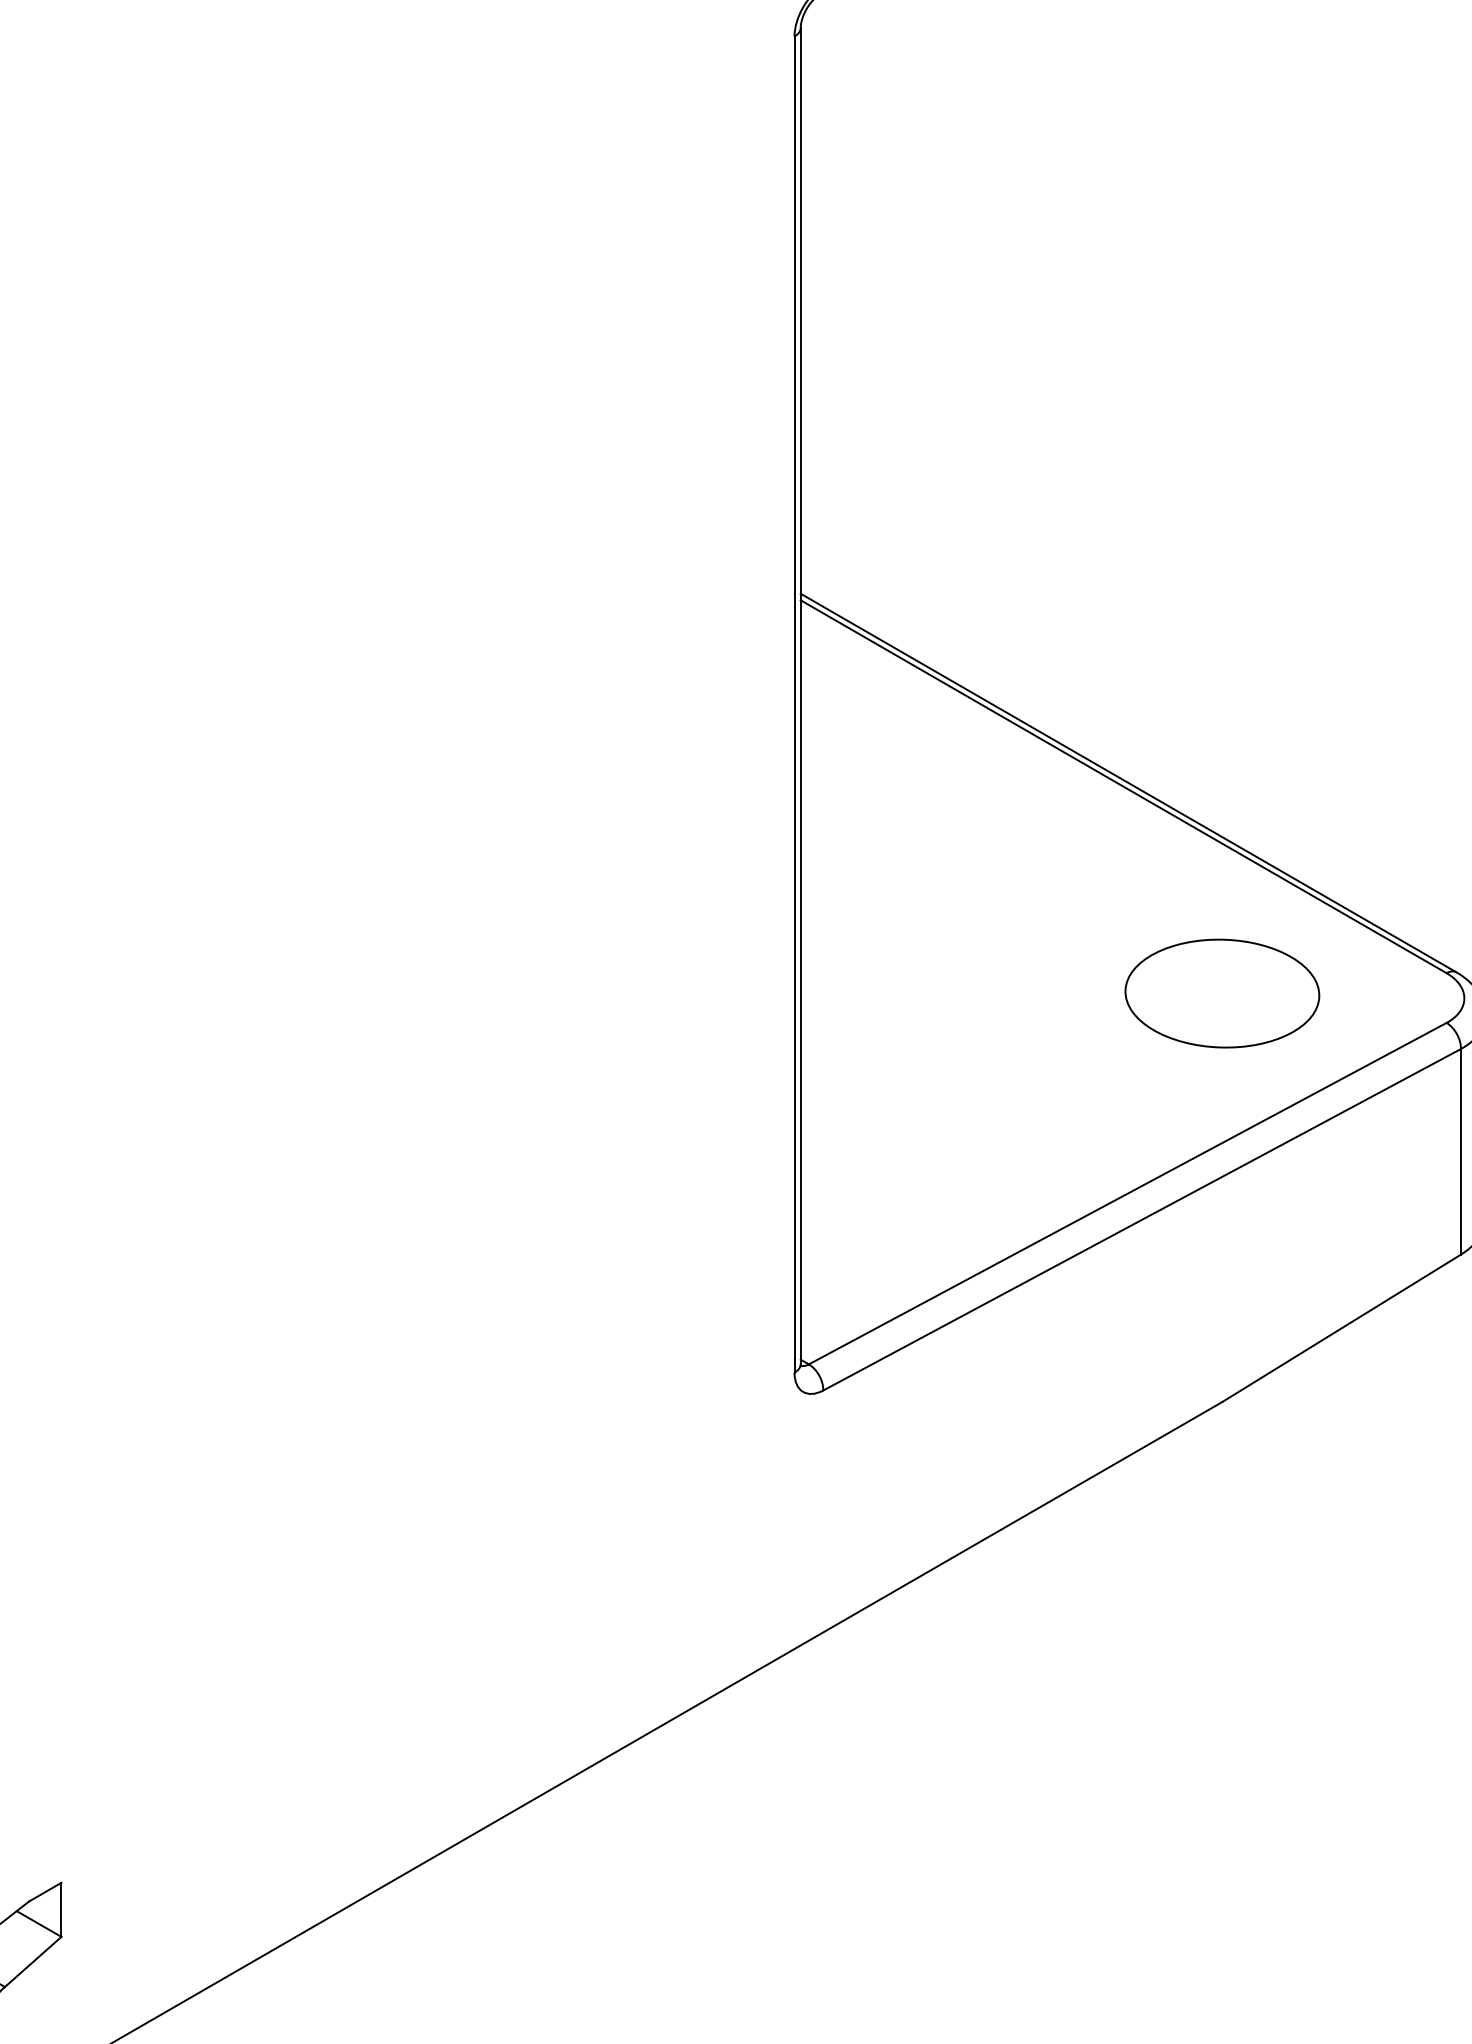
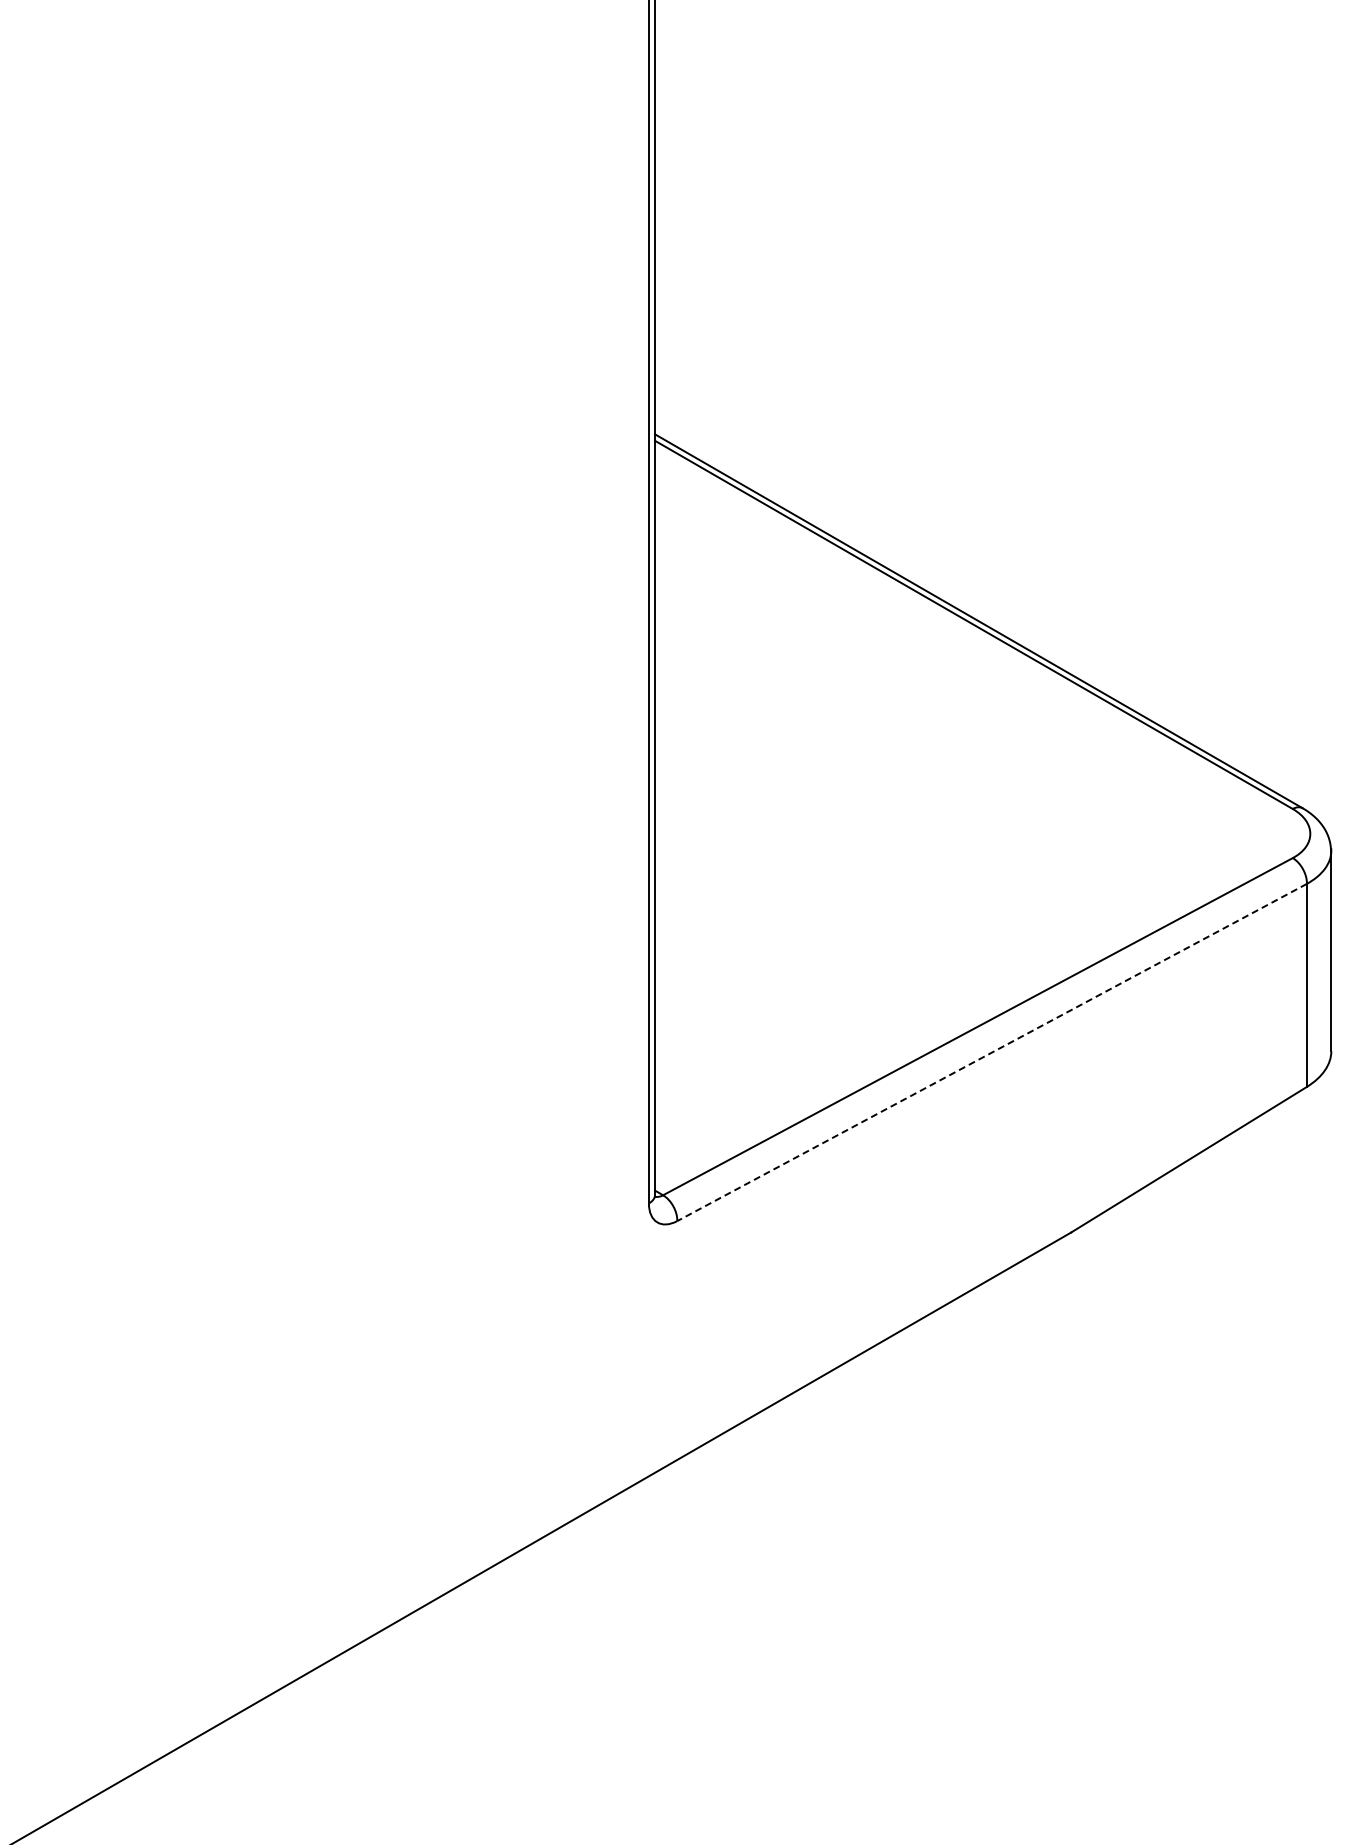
part: (1222, 993) -> (1071, 829), removed
line: (1142, 1219) -> (992, 1052), solid -> dashed

